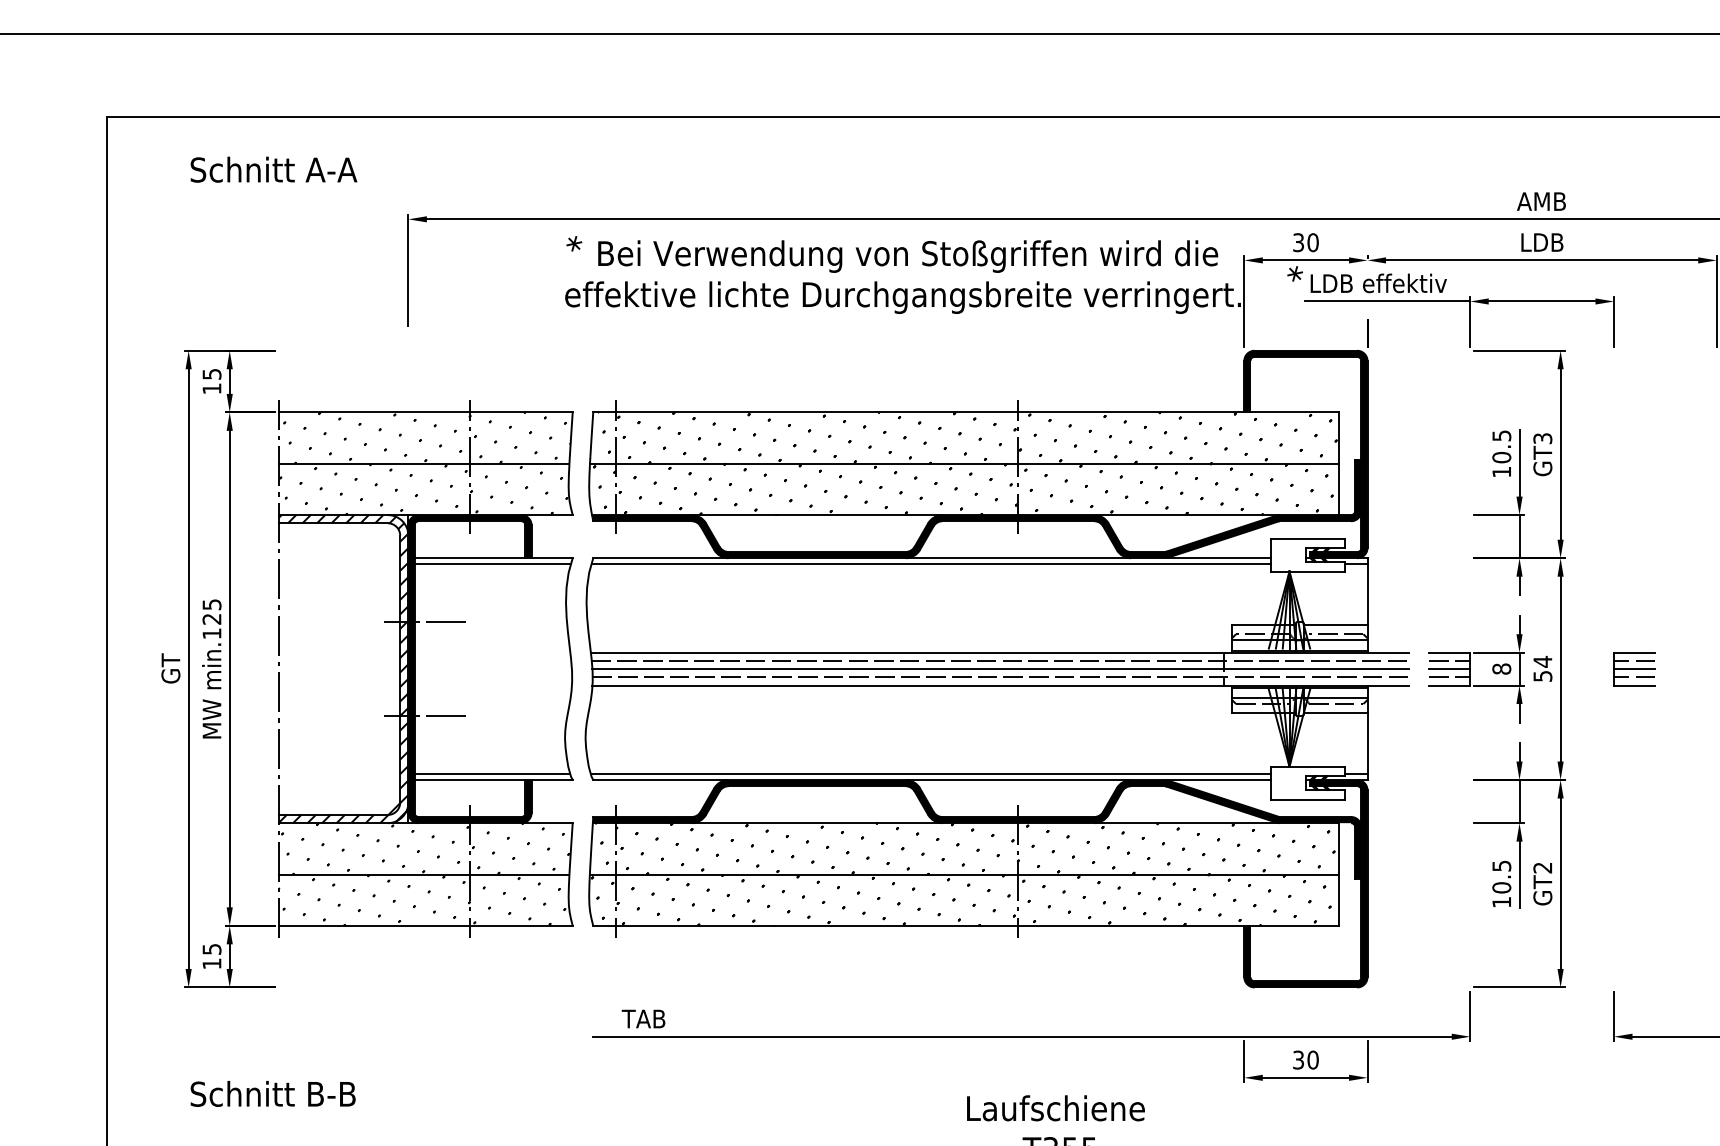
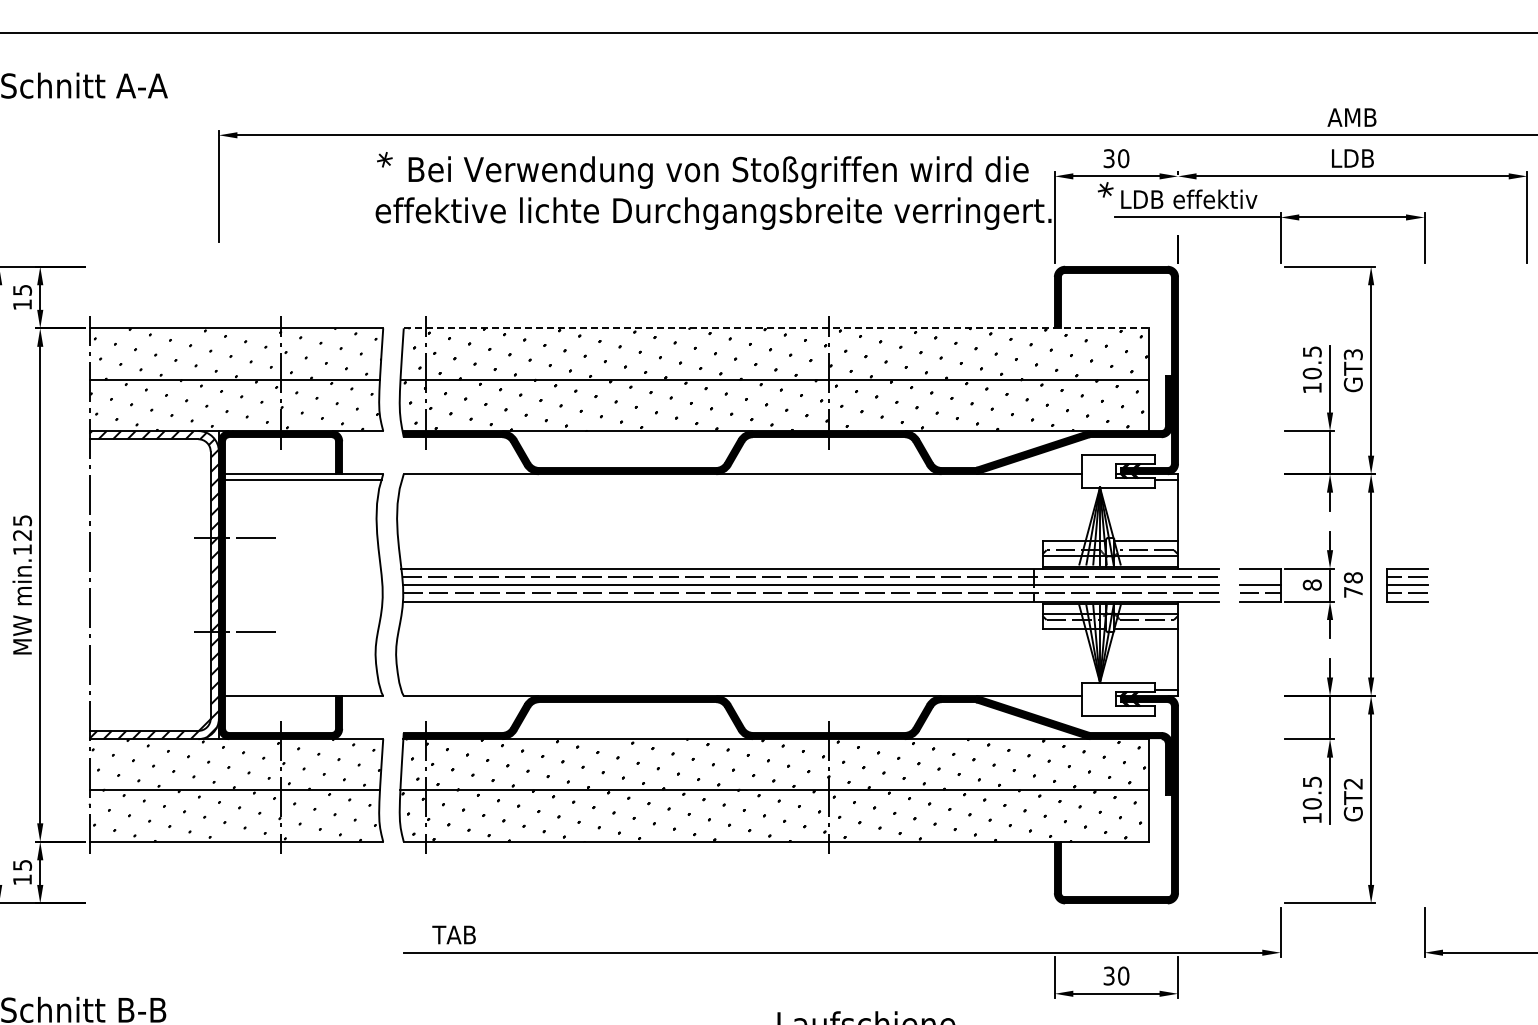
line: (966, 412) -> (777, 328), solid -> dashed
line: (931, 564) -> (742, 480), removed
line: (1449, 660) -> (1260, 576), removed
text: (1542, 668) -> (1353, 584), 54 -> 78
part: (1634, 669) -> (1407, 585), moved
line: (492, 773) -> (303, 689), removed
line: (930, 773) -> (741, 689), removed

